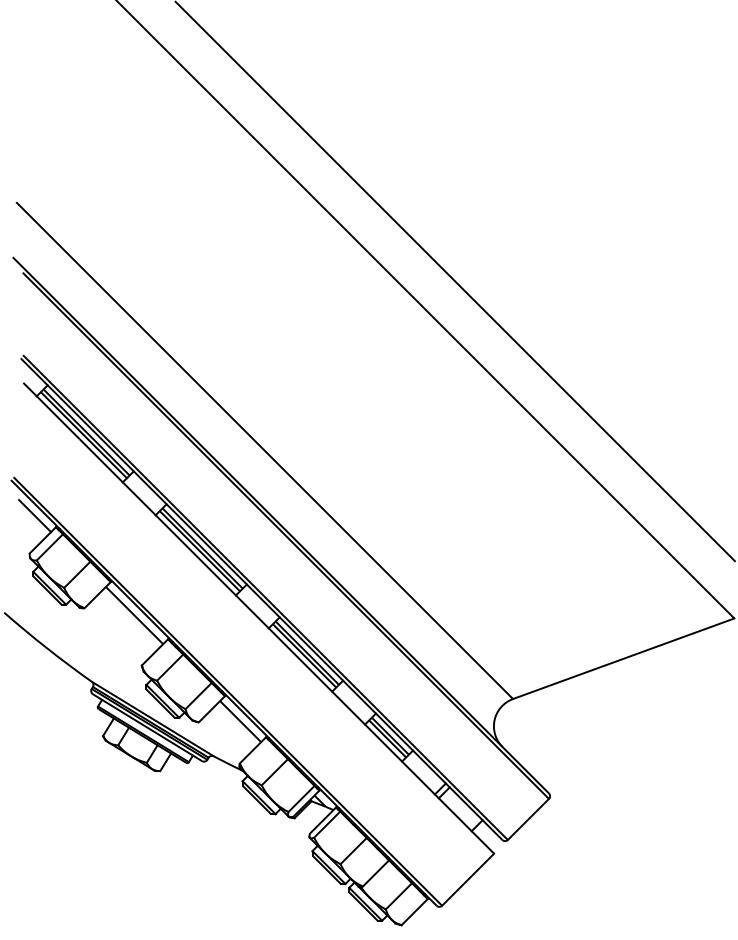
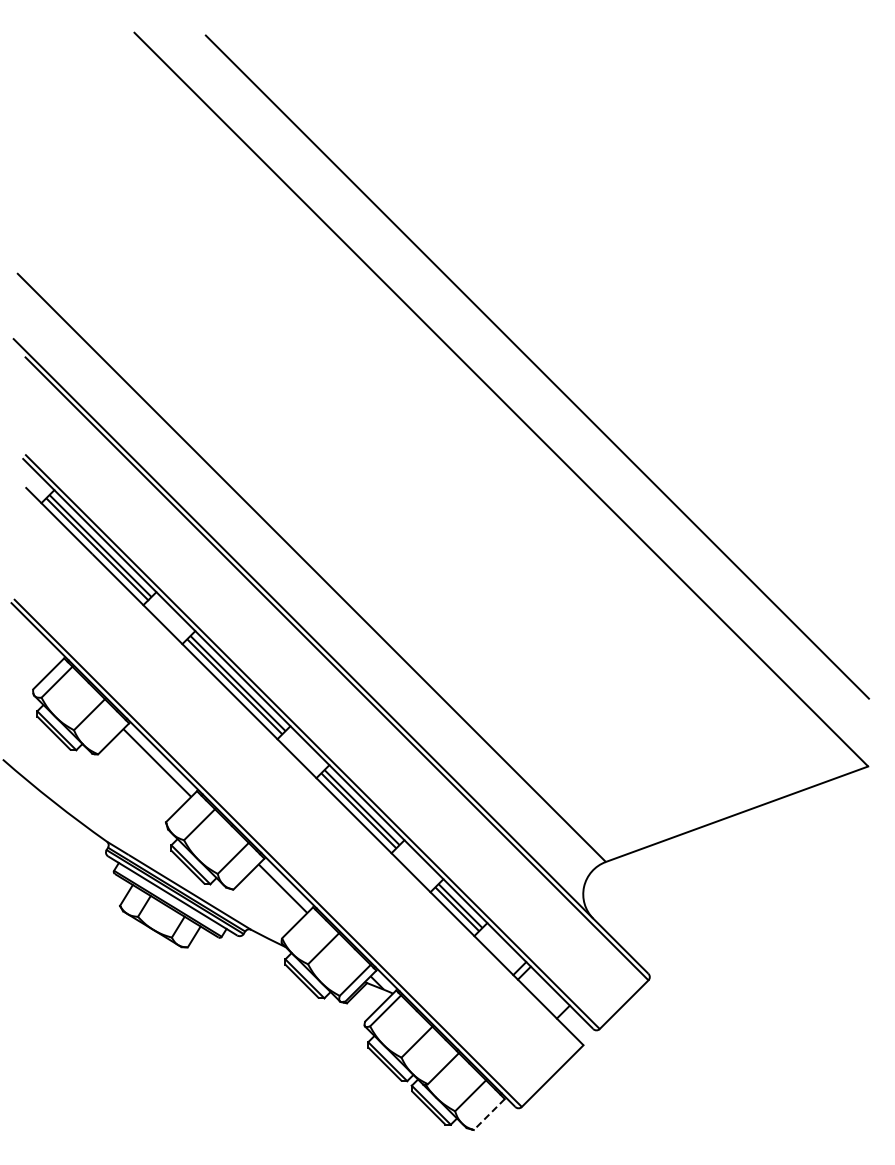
line: (35, 516) -> (39, 645), removed
line: (414, 912) -> (489, 1114), solid -> dashed

